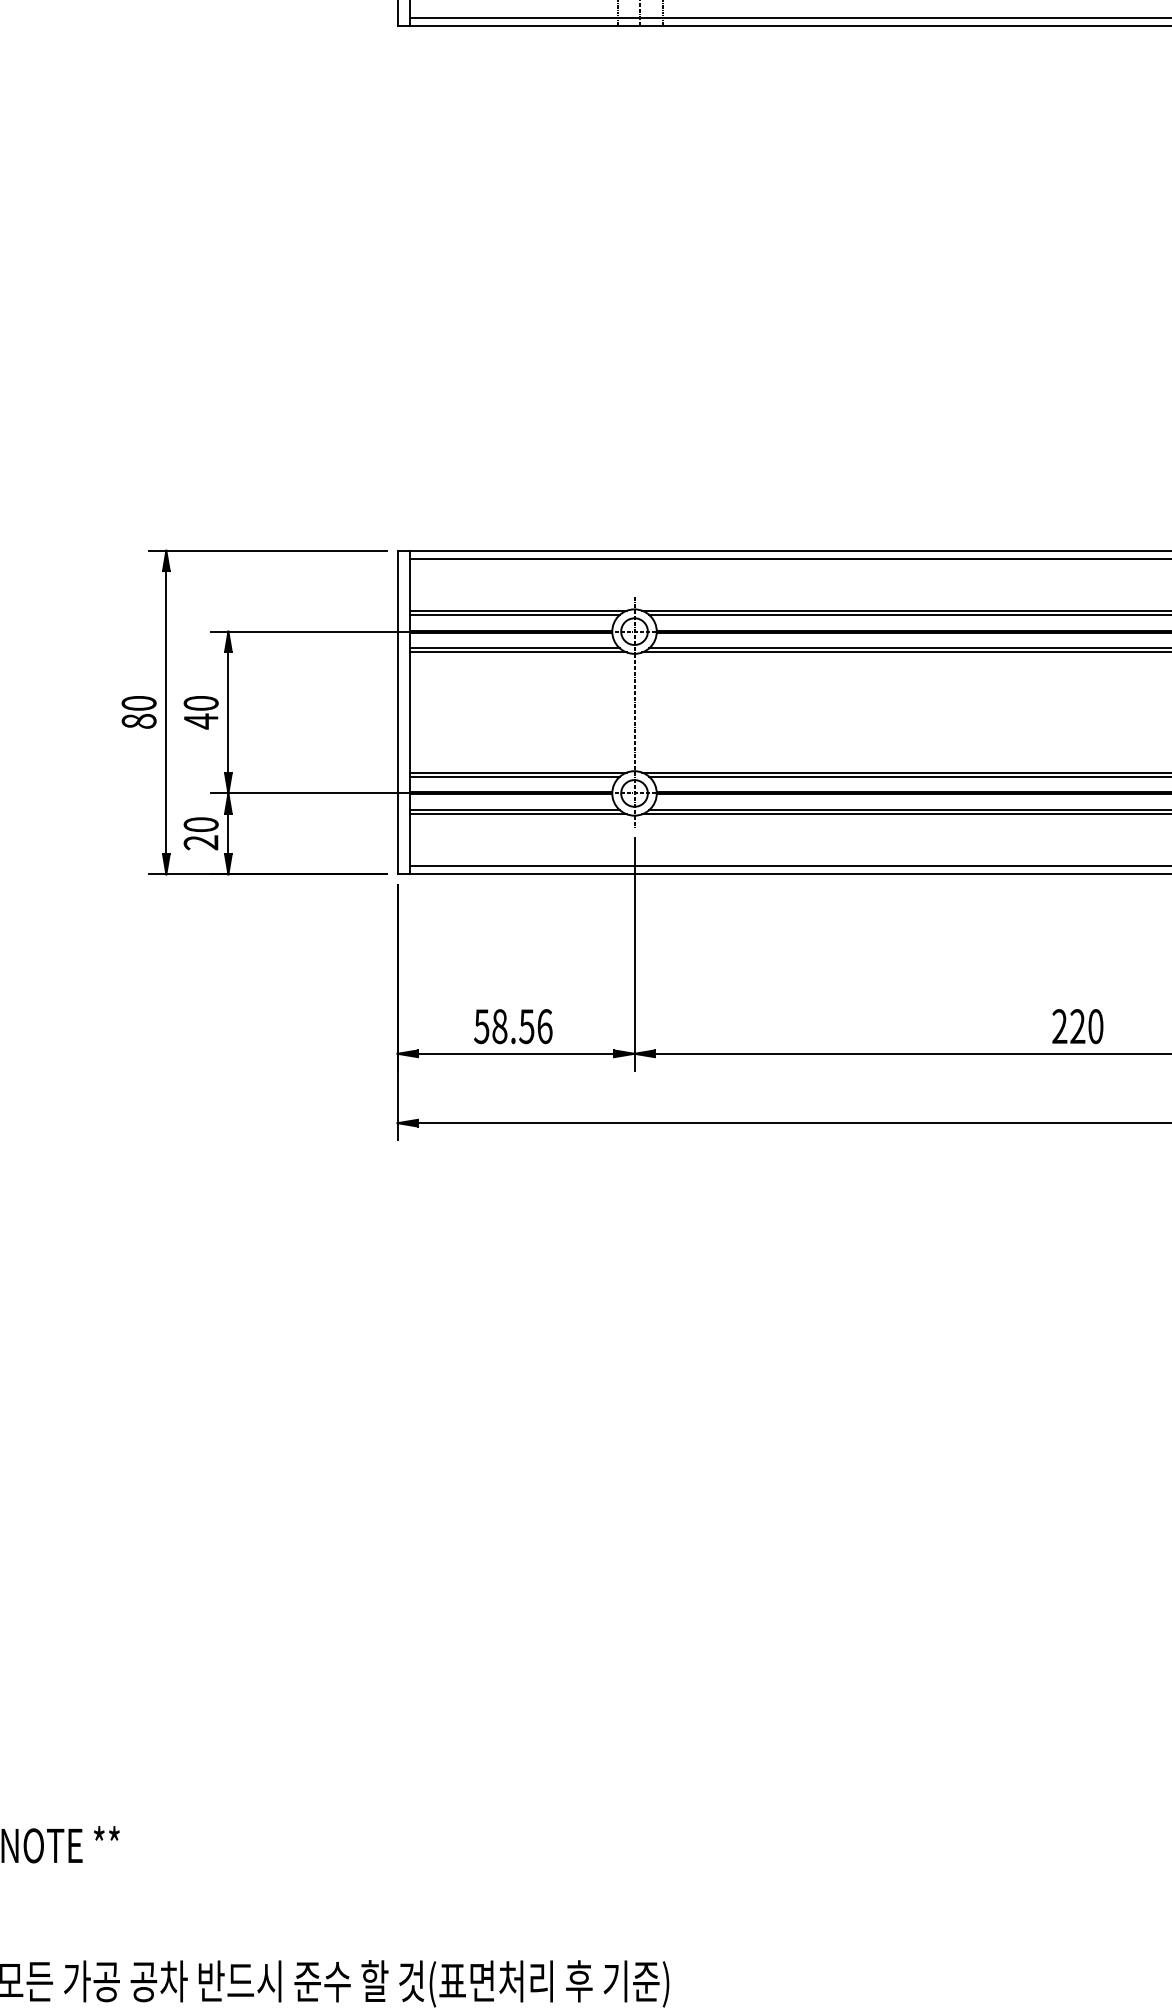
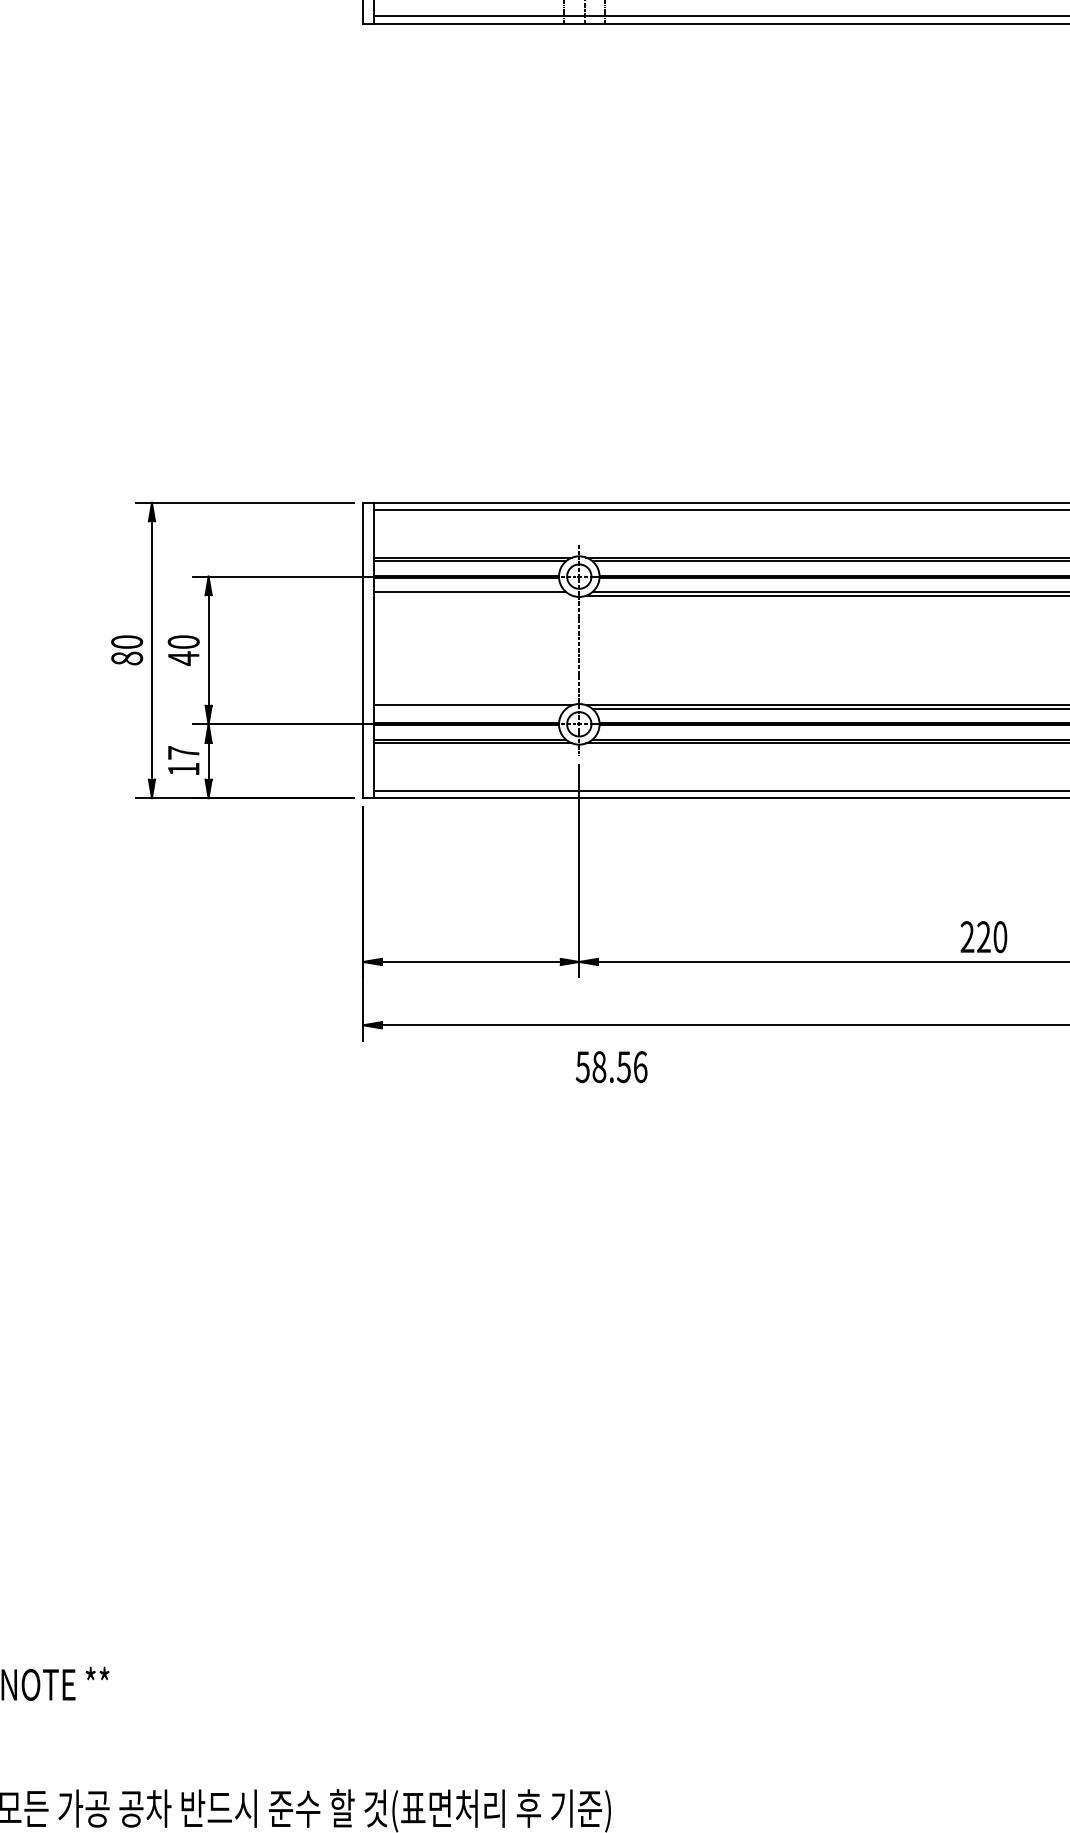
line: (518, 652) -> (473, 595), removed
line: (514, 777) -> (469, 709), removed
text: (200, 834) -> (183, 761), 20 -> 17
text: (513, 1027) -> (611, 1067), moved

